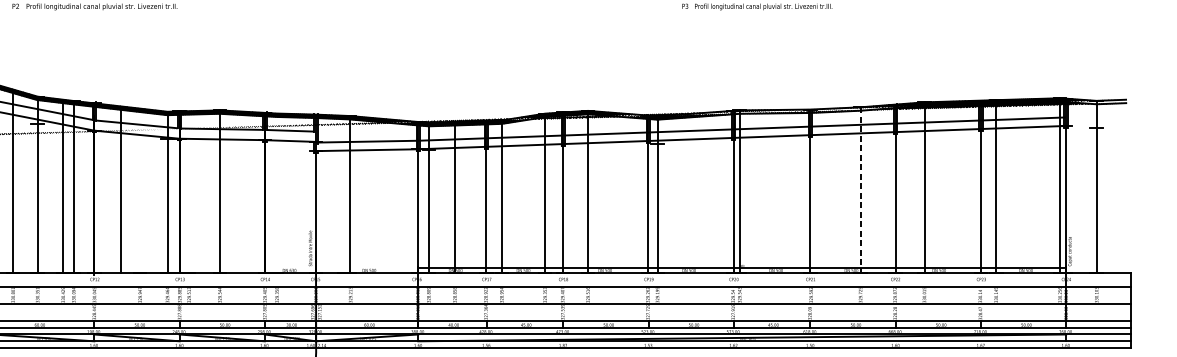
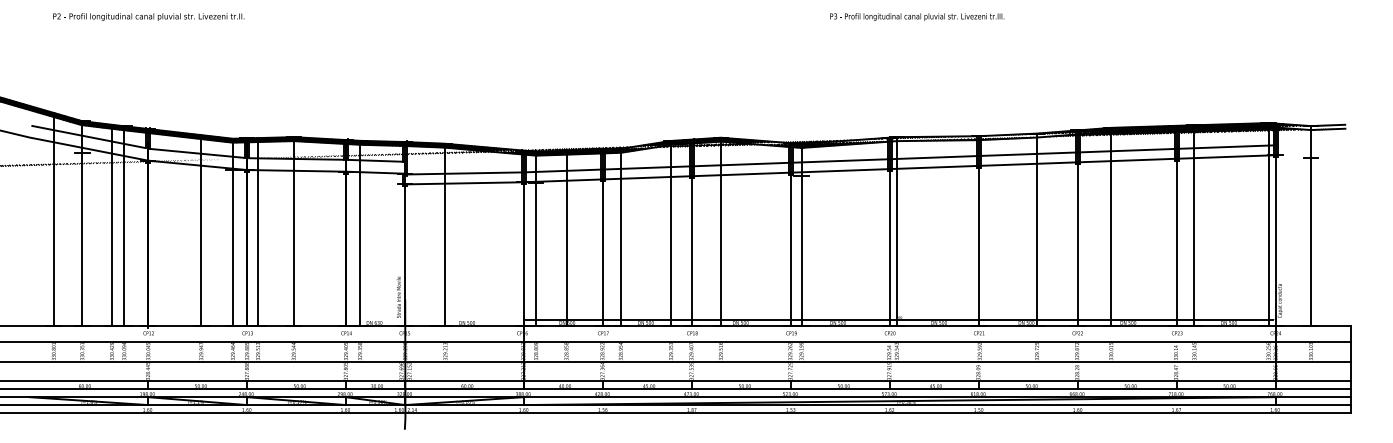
line: (121, 190) -> (201, 230), moved
line: (860, 190) -> (1037, 230), dashed -> solid
line: (189, 191) -> (258, 231), added
line: (277, 192) -> (360, 232), added

